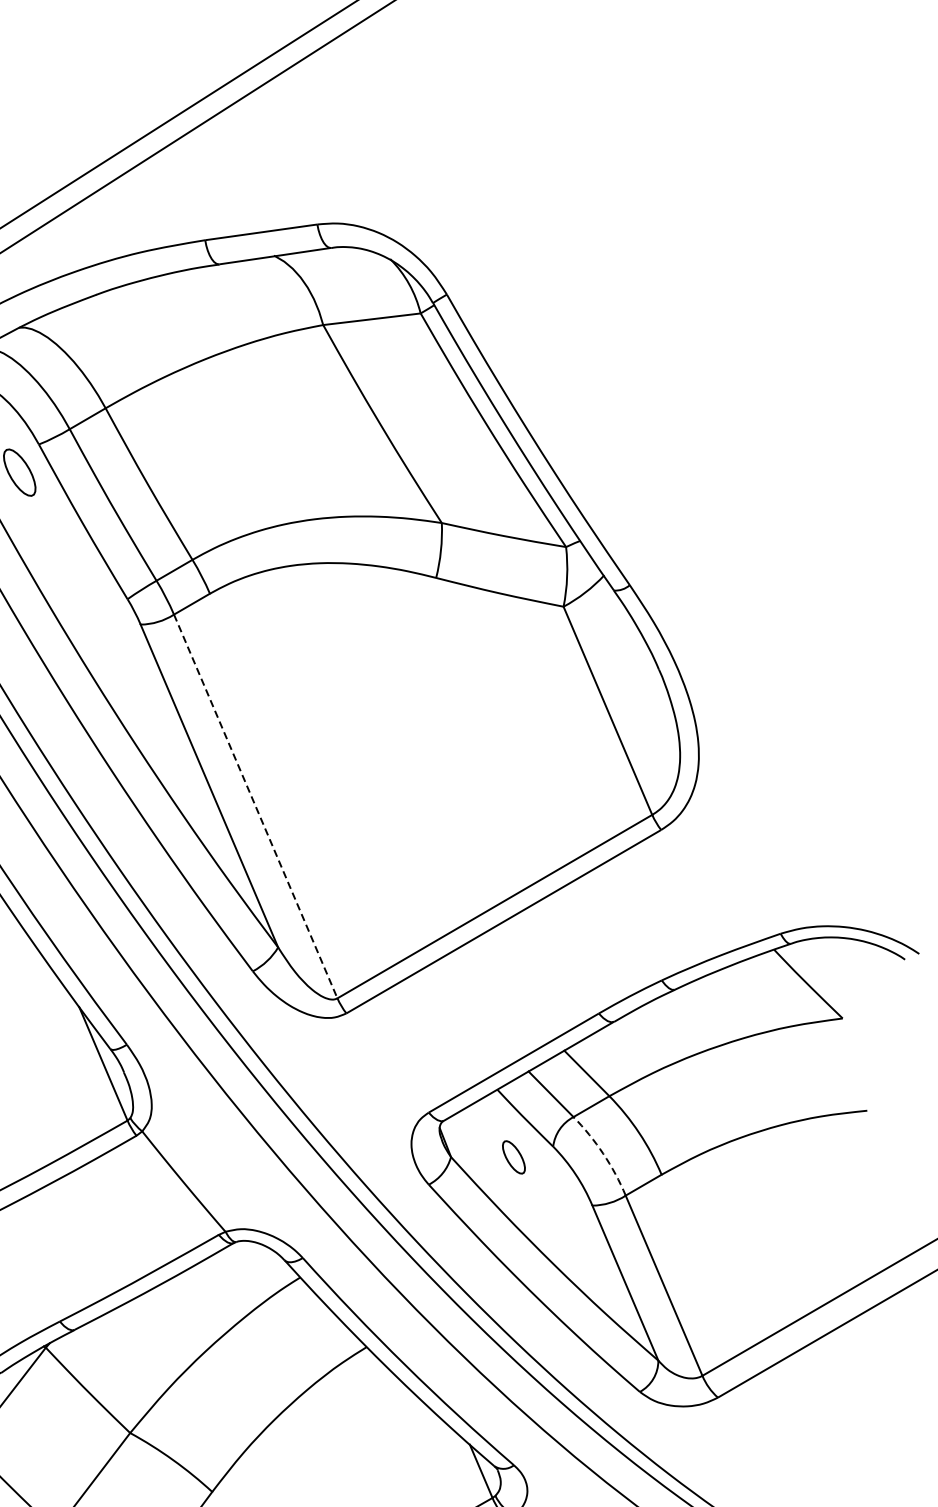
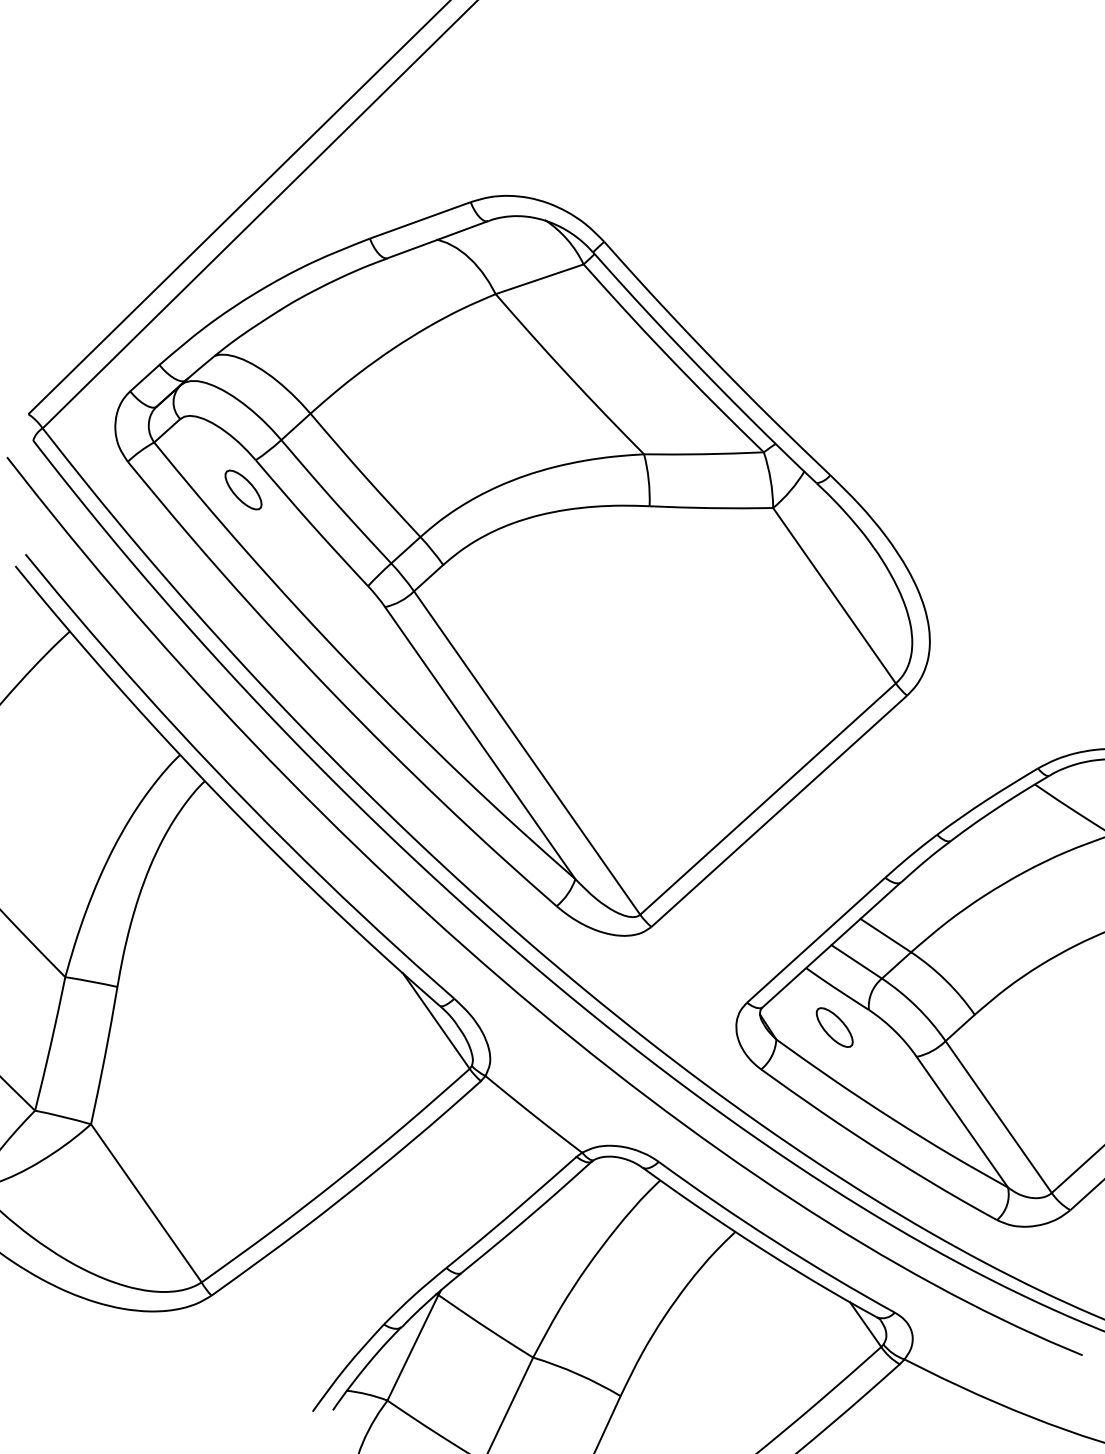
line: (256, 807) -> (527, 753), dashed -> solid
arc: (603, 1153) -> (916, 1006), dashed -> solid
part: (513, 1157) -> (834, 1027), size x1.43

